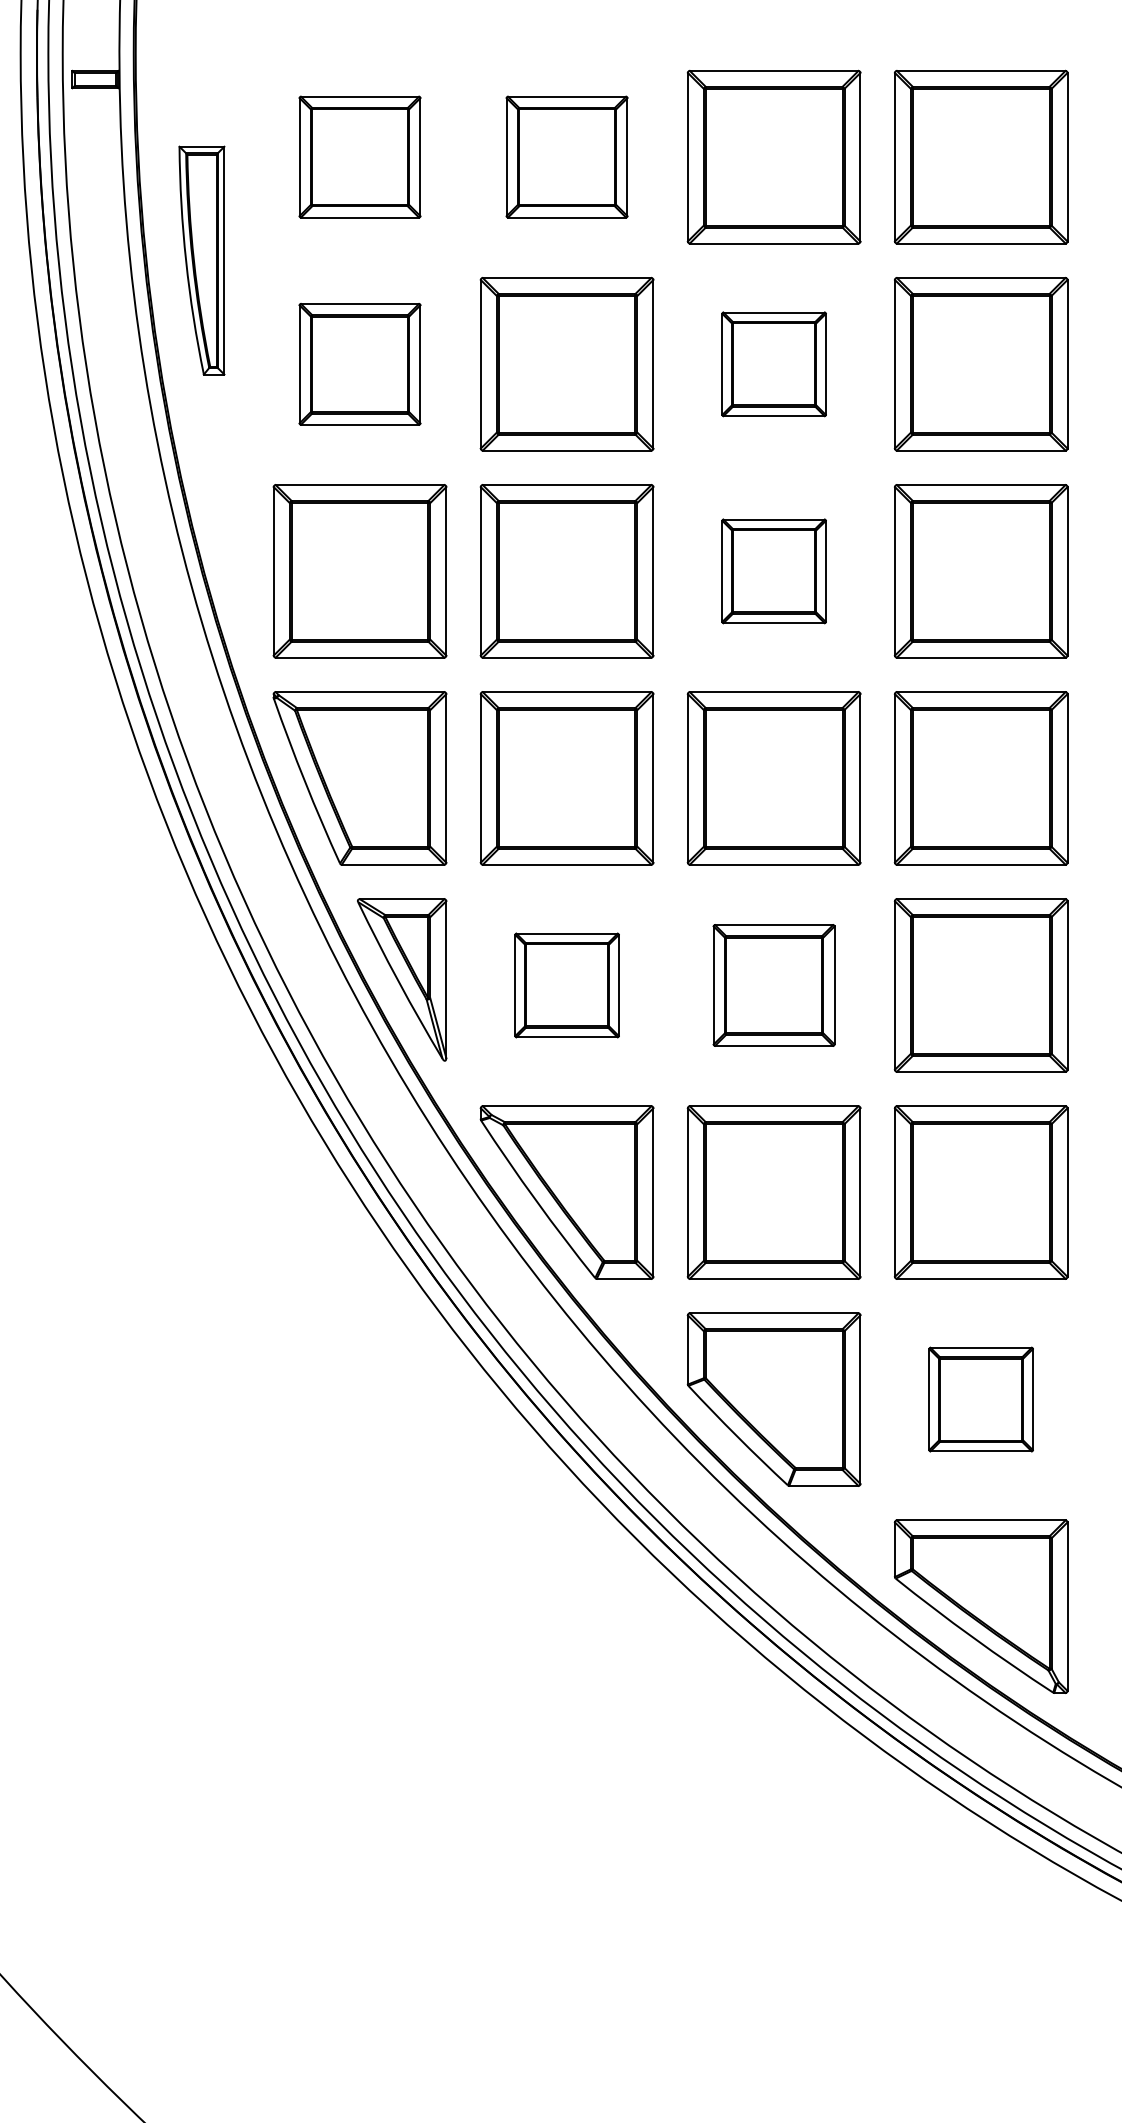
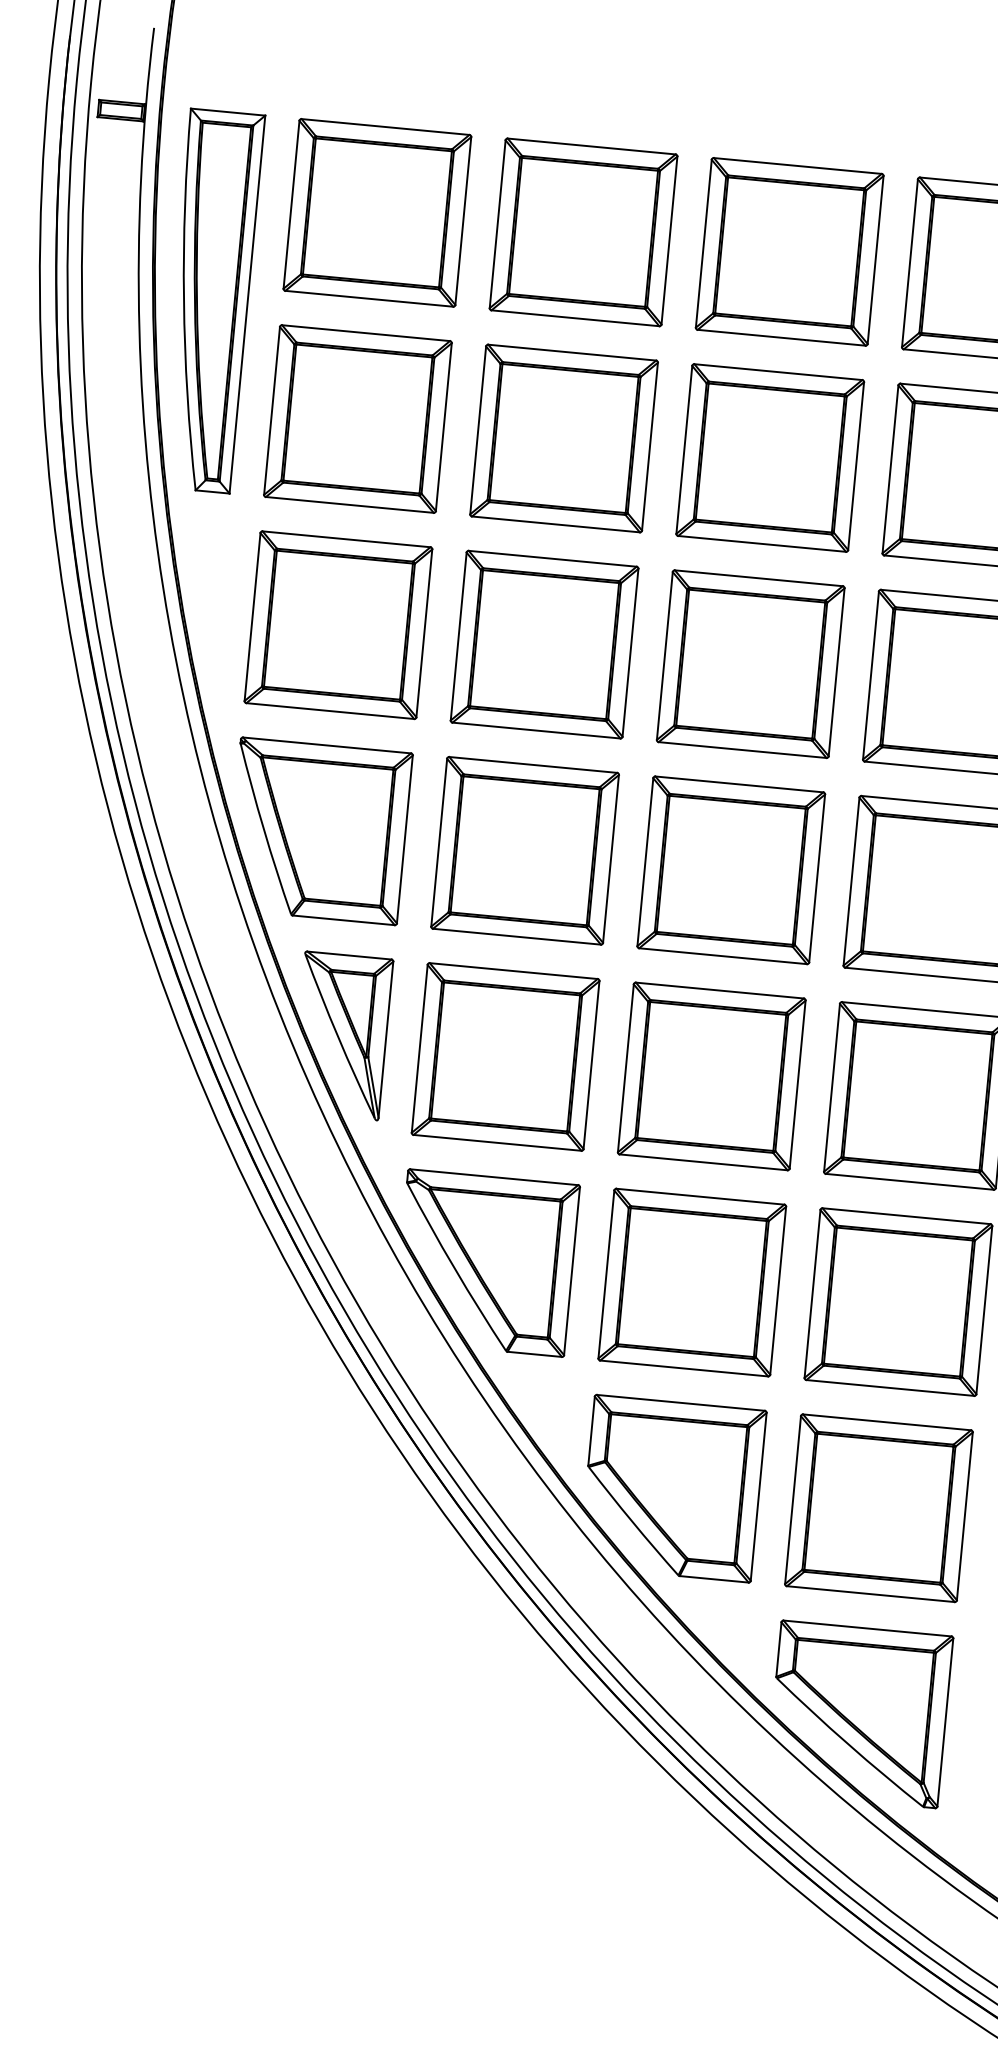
part: (359, 156) -> (376, 212), size x1.43
part: (566, 156) -> (583, 231), size x1.43
part: (201, 260) -> (209, 300), size x1.67
part: (359, 364) -> (357, 419), size x1.43
part: (773, 364) -> (769, 458), size x1.67
part: (773, 571) -> (750, 664), size x1.67
part: (566, 985) -> (505, 1056), size x1.67
part: (773, 985) -> (711, 1076), size x1.43
part: (980, 1399) -> (878, 1508), size x1.67

